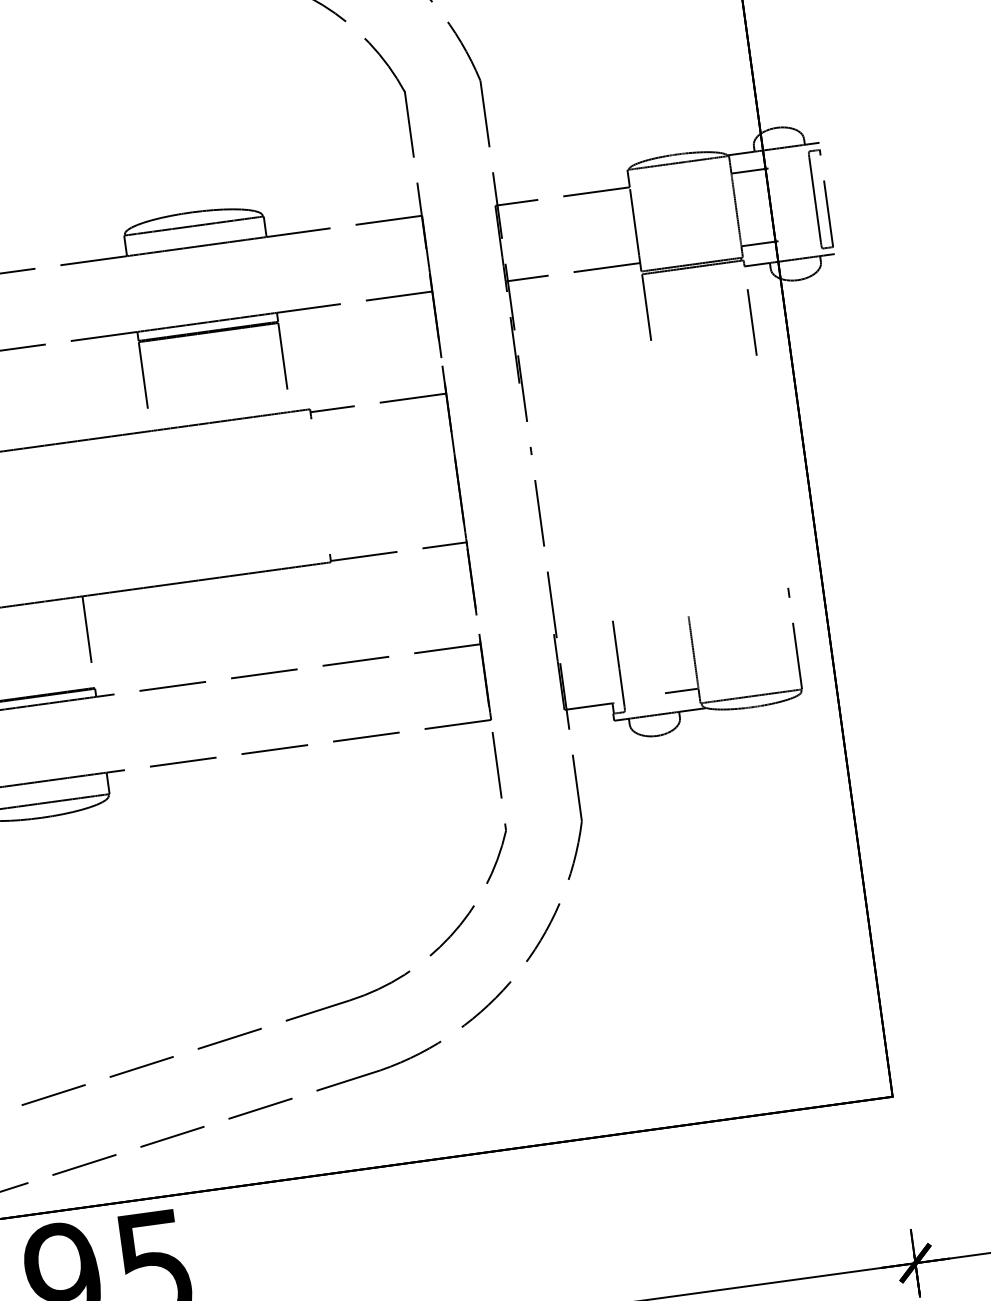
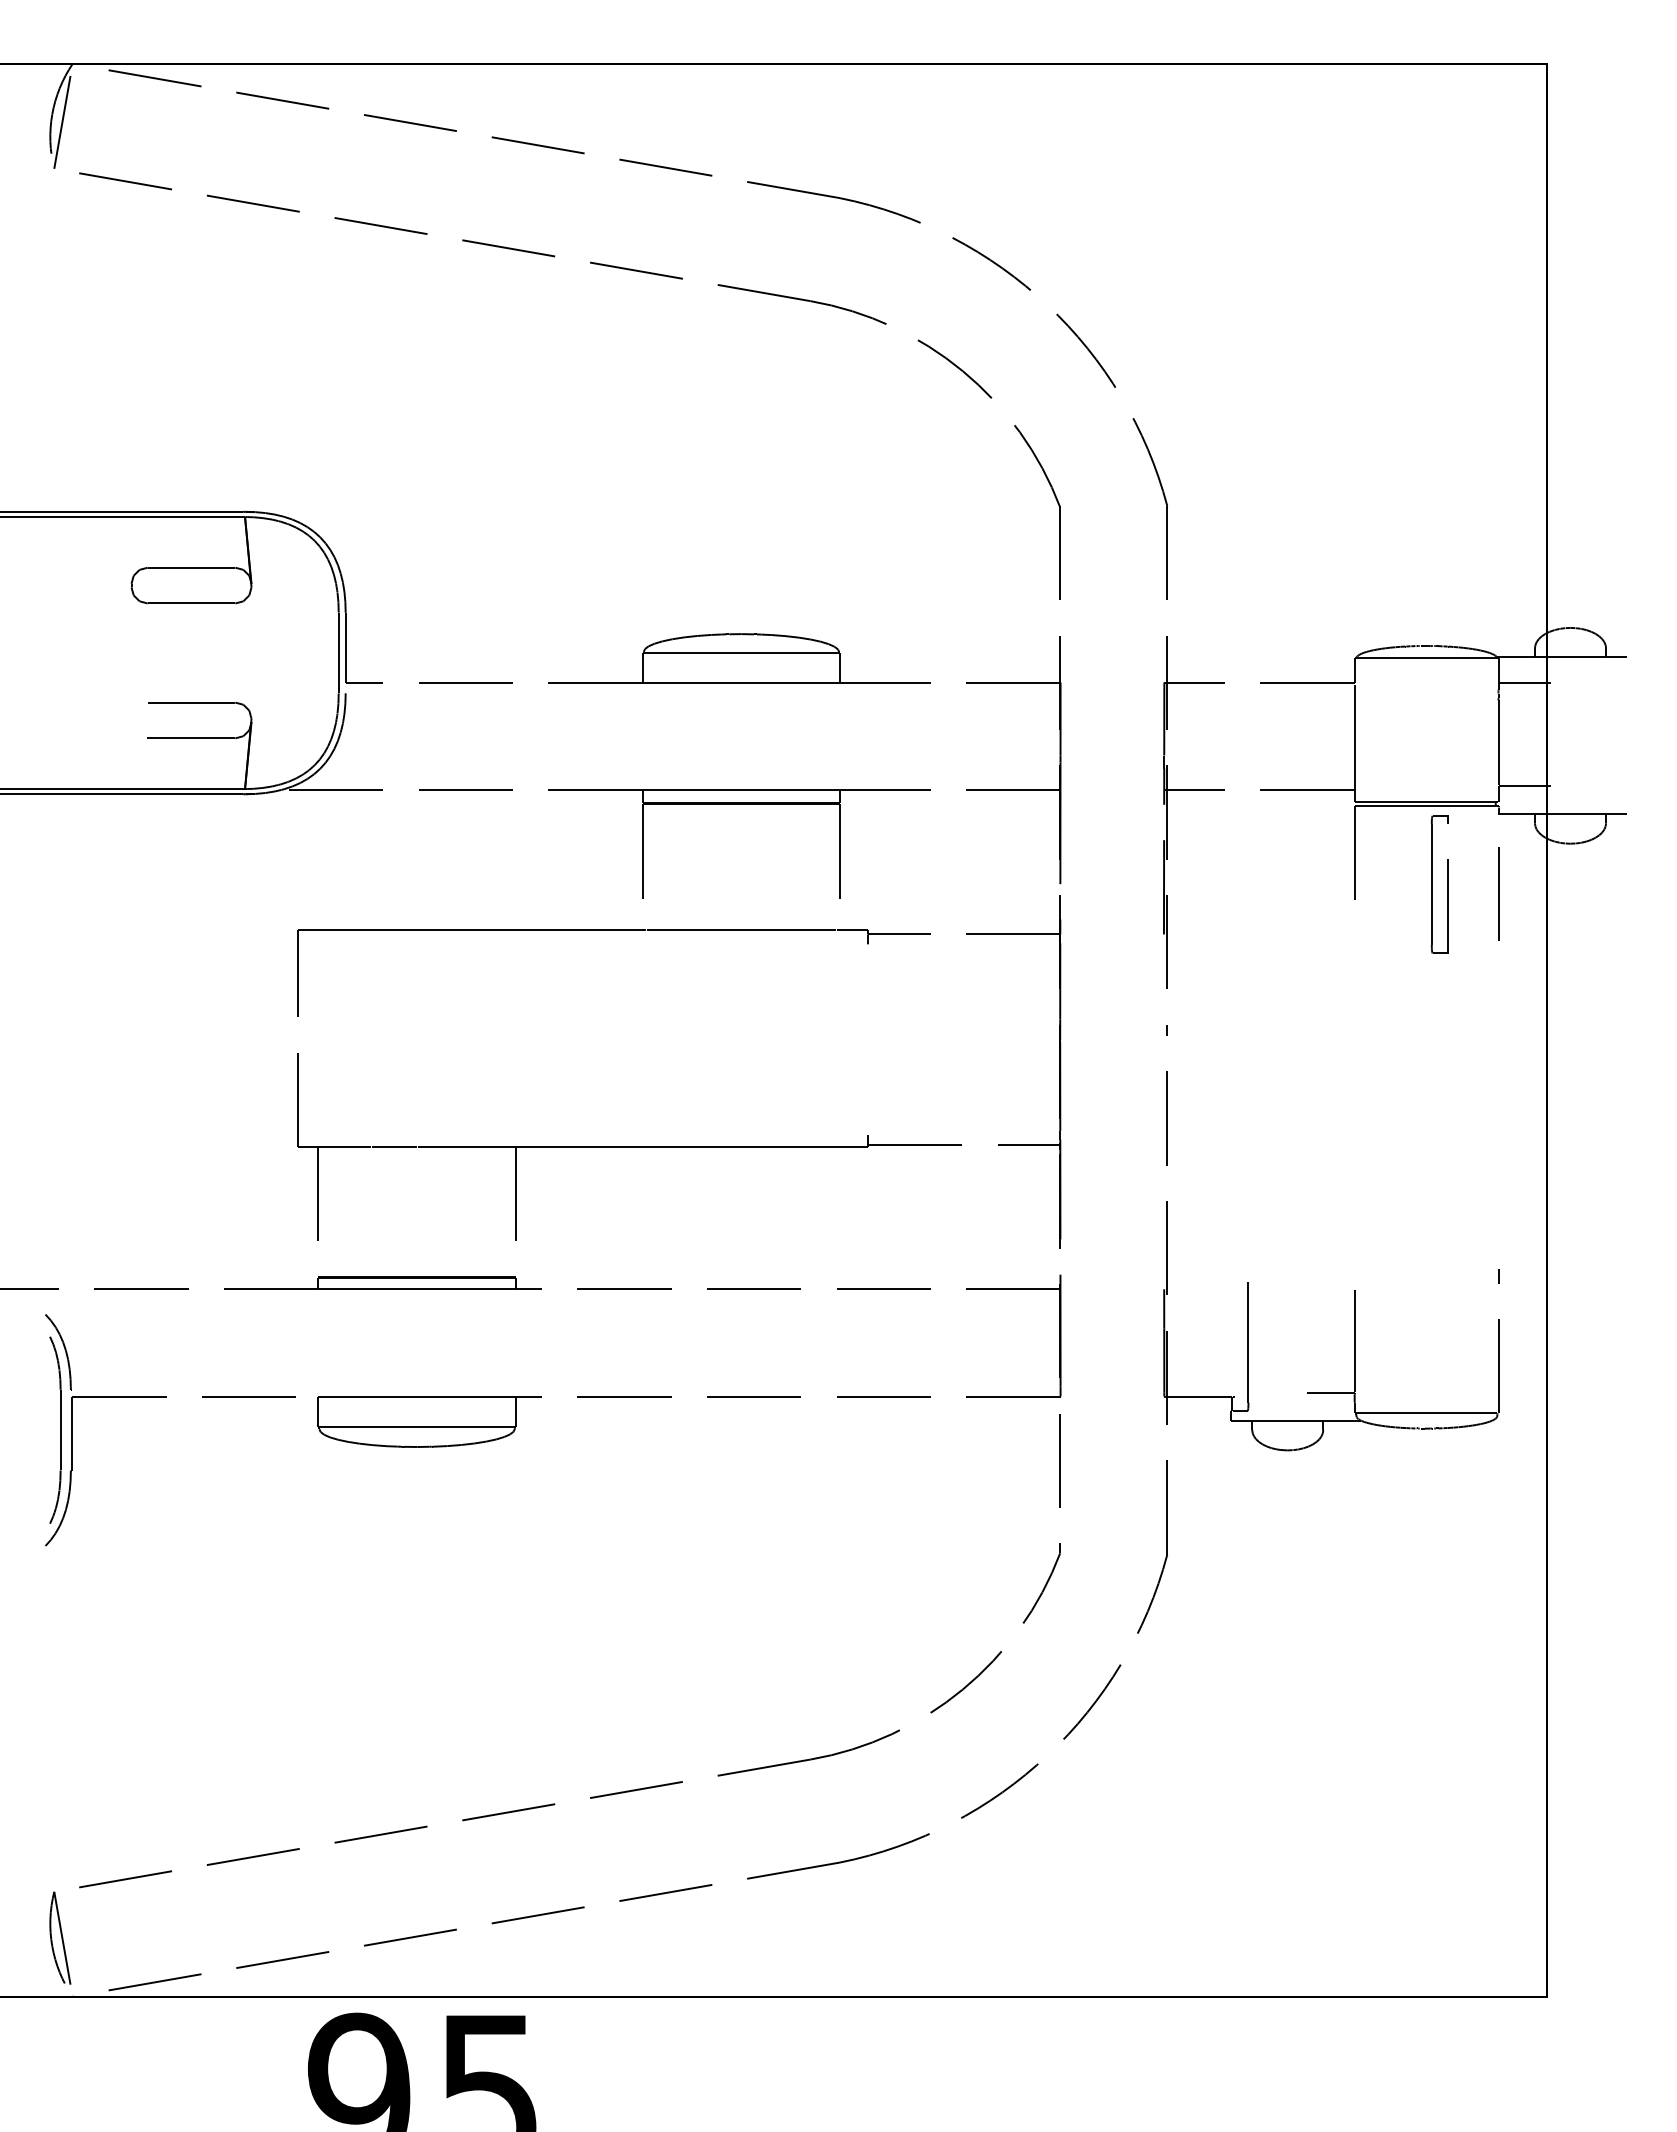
part: (815, 199) -> (1432, 884), moved

